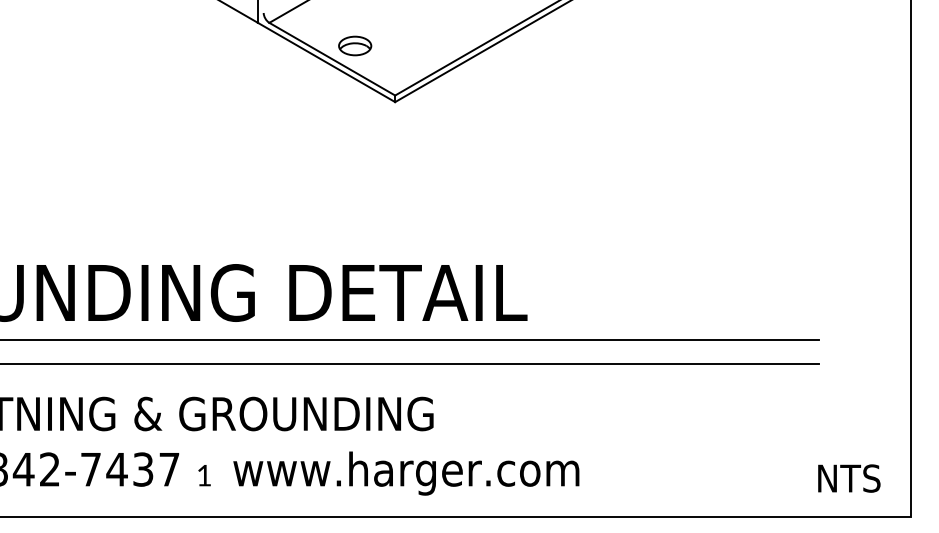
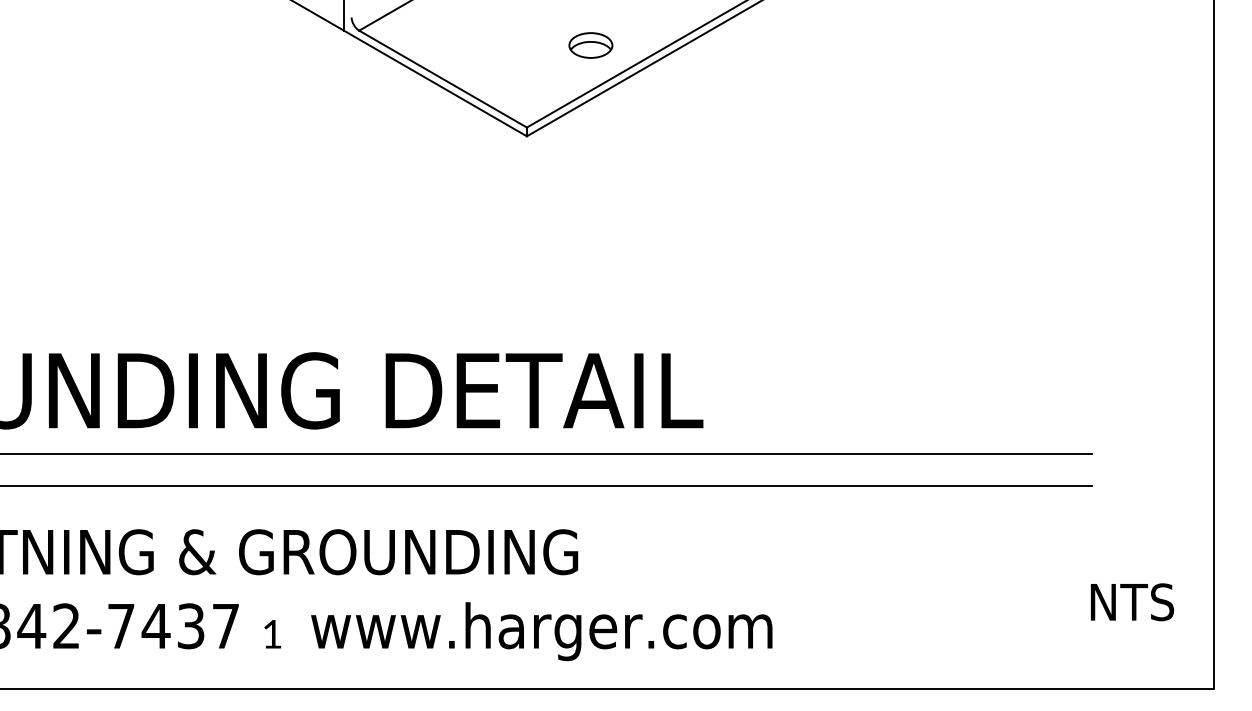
part: (355, 45) -> (591, 44), moved
text: (849, 478) -> (1132, 602), moved

